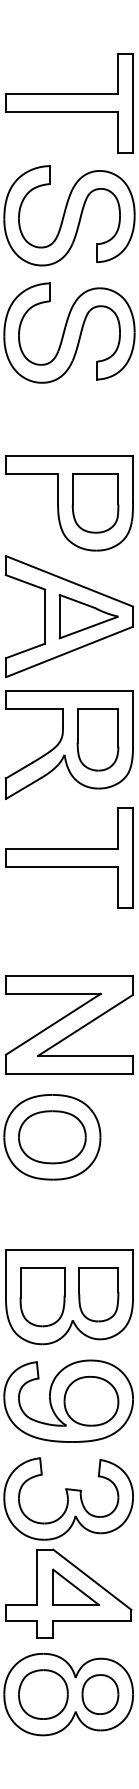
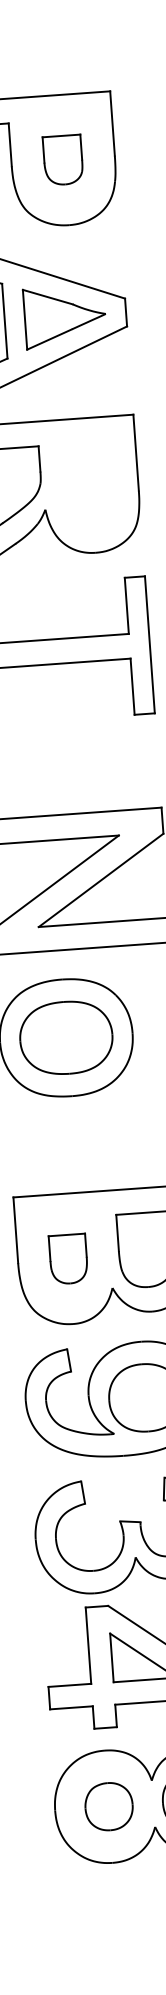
part: (95, 503) -> (63, 160), size x0.6
part: (97, 739) -> (89, 485), removed
part: (42, 1297) -> (68, 1259), size x0.6
part: (43, 1694) -> (109, 1806), size x0.7

